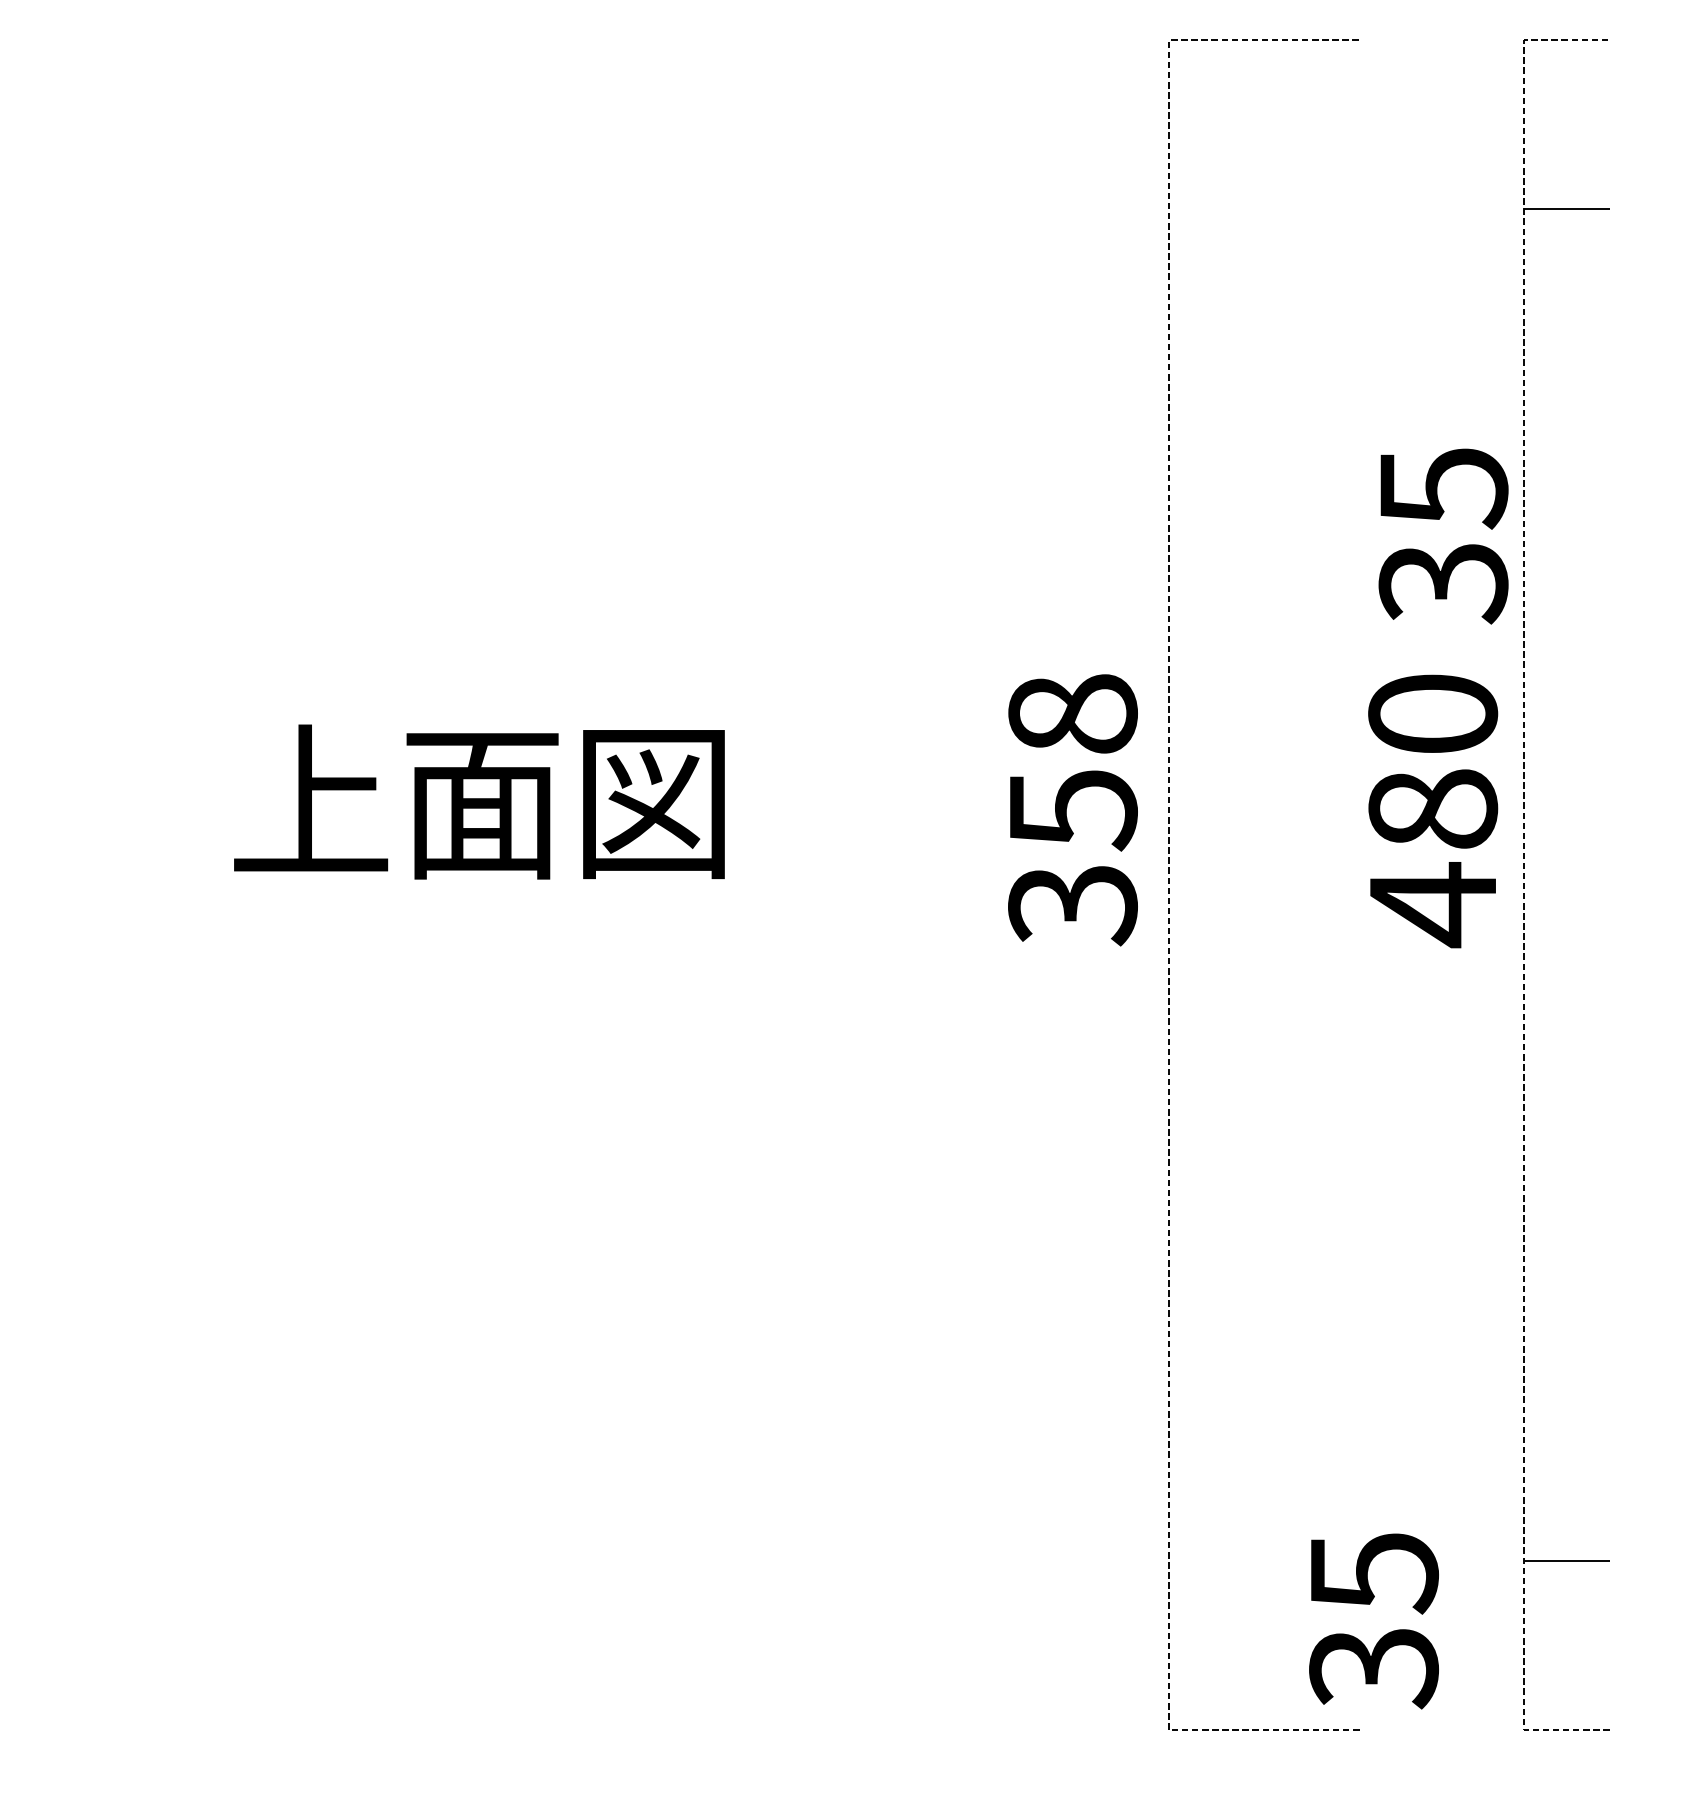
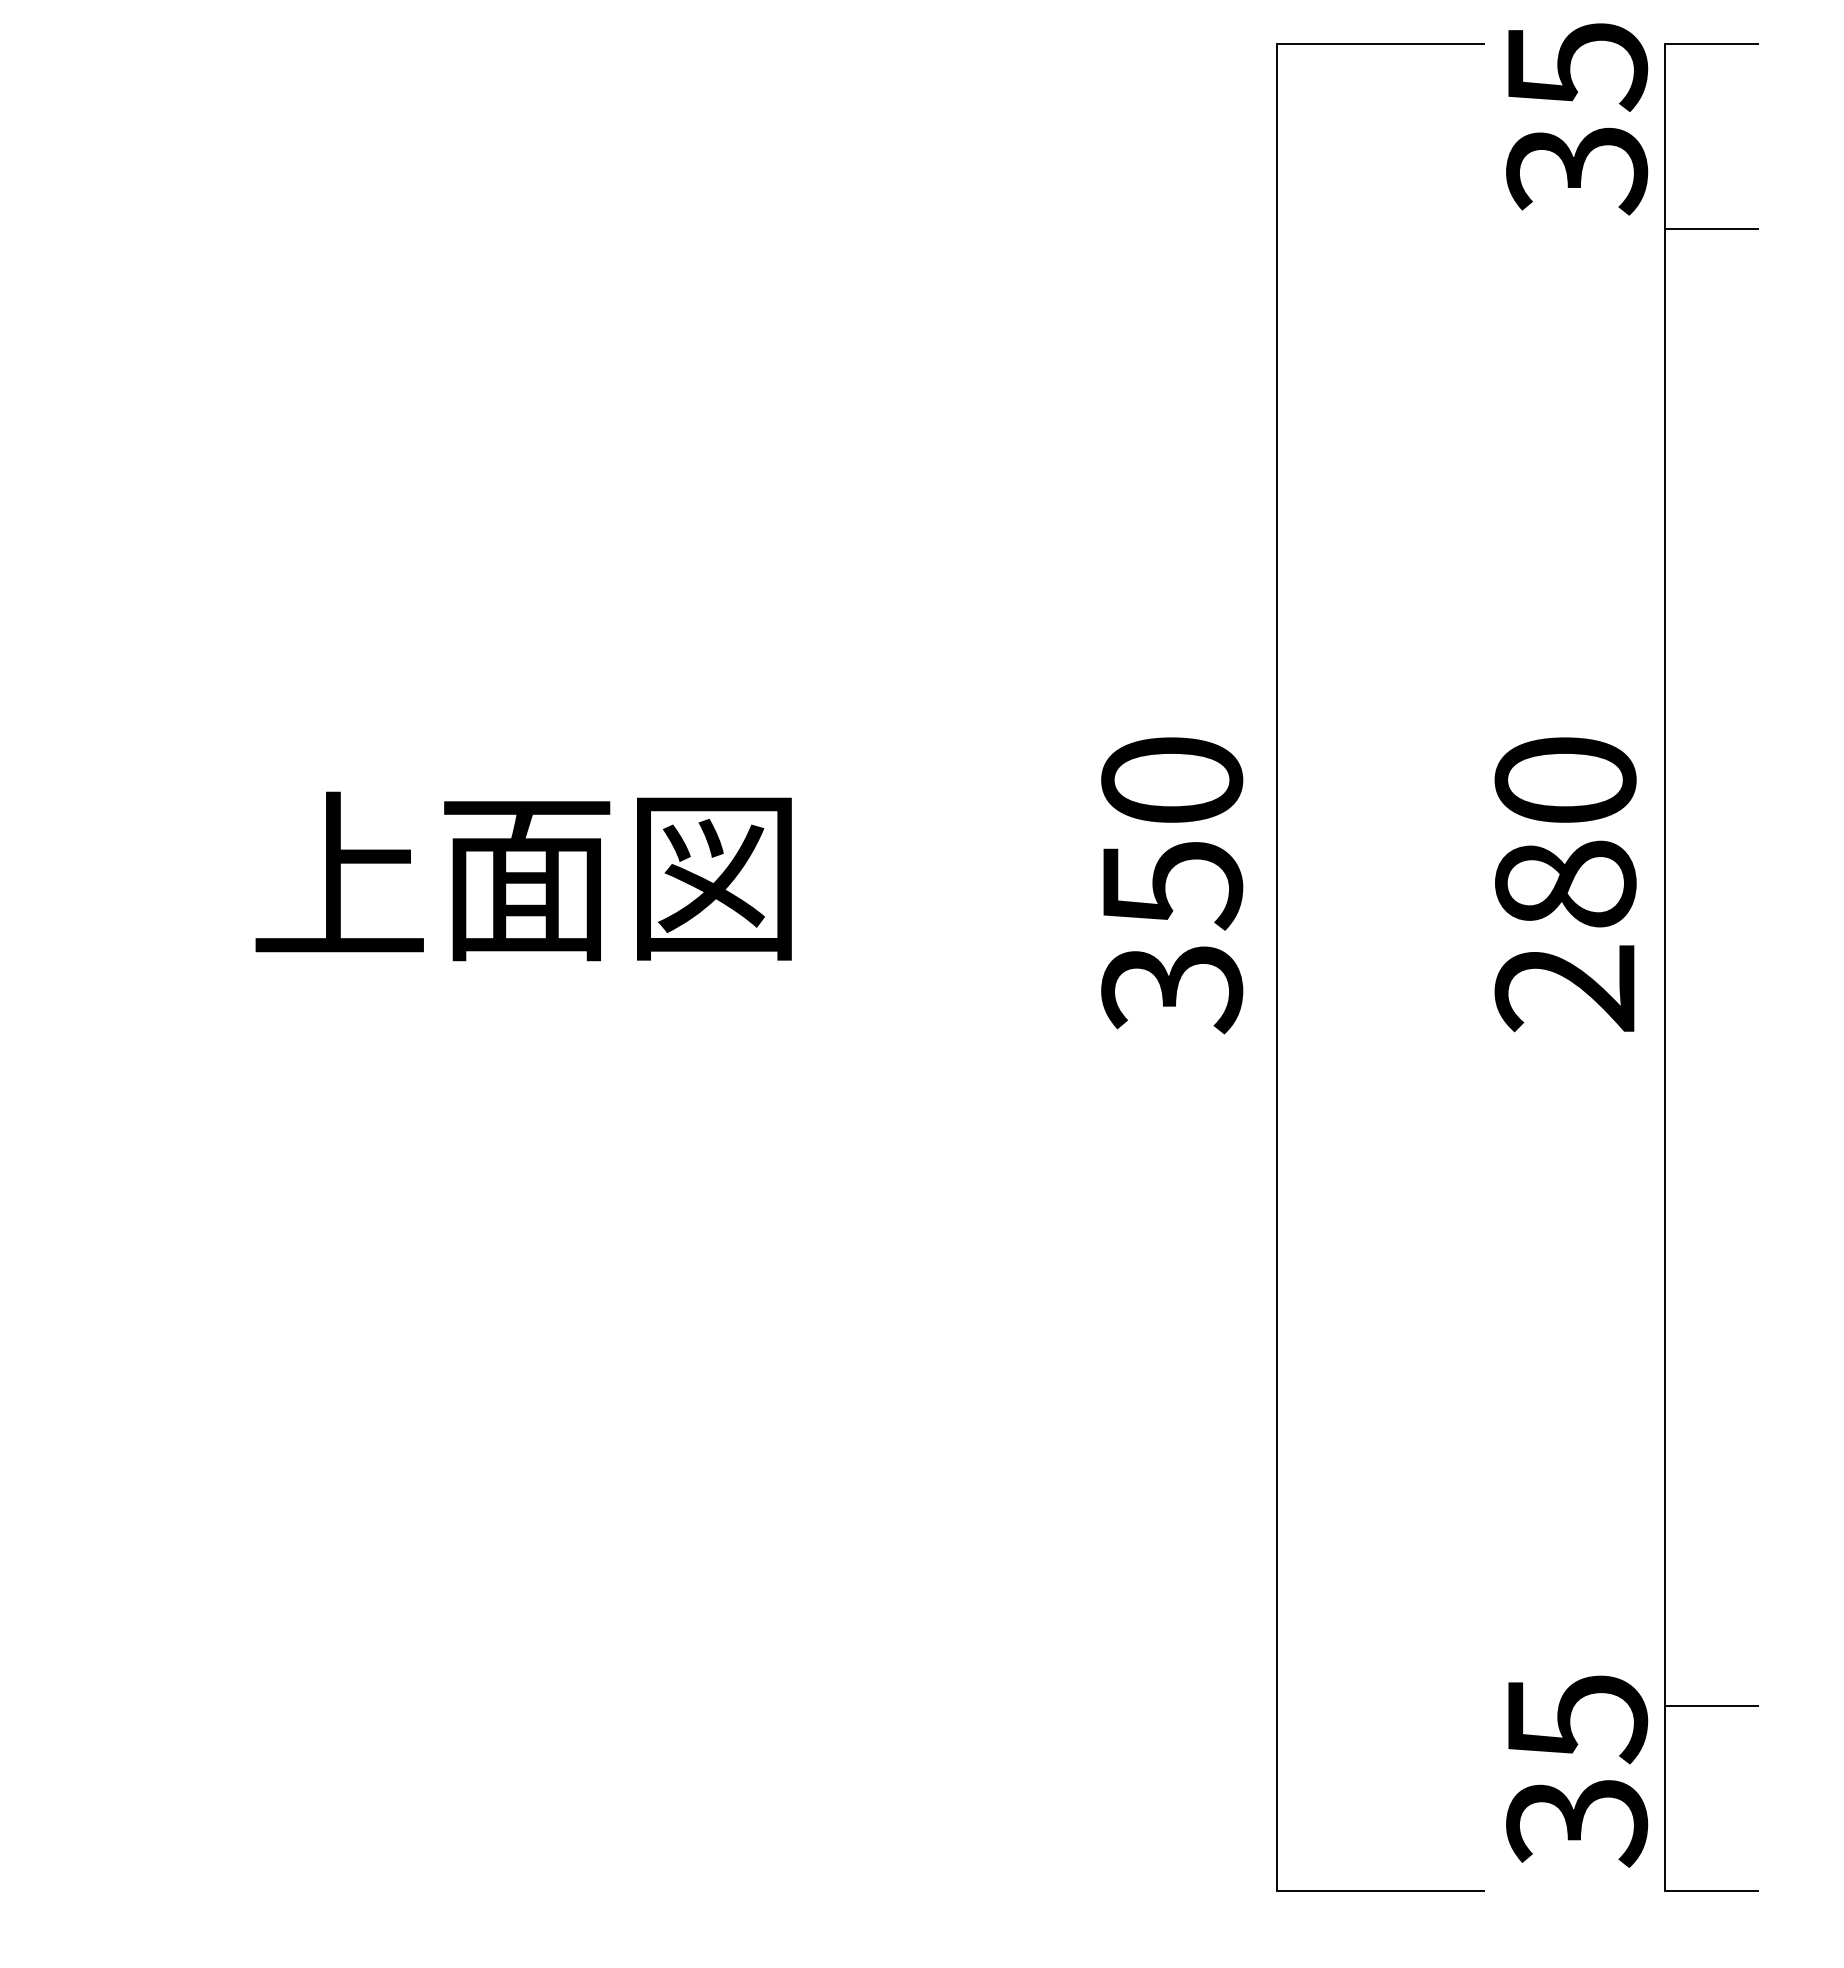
text: (1443, 536) -> (1577, 119), moved
text: (1073, 713) -> (1172, 779), 358 -> 350
line: (1169, 885) -> (1277, 967), dashed -> solid
line: (1524, 885) -> (1665, 967), dashed -> solid
text: (1432, 904) -> (1564, 988), 480 -> 280
text: (1374, 1621) -> (1577, 1771), moved

